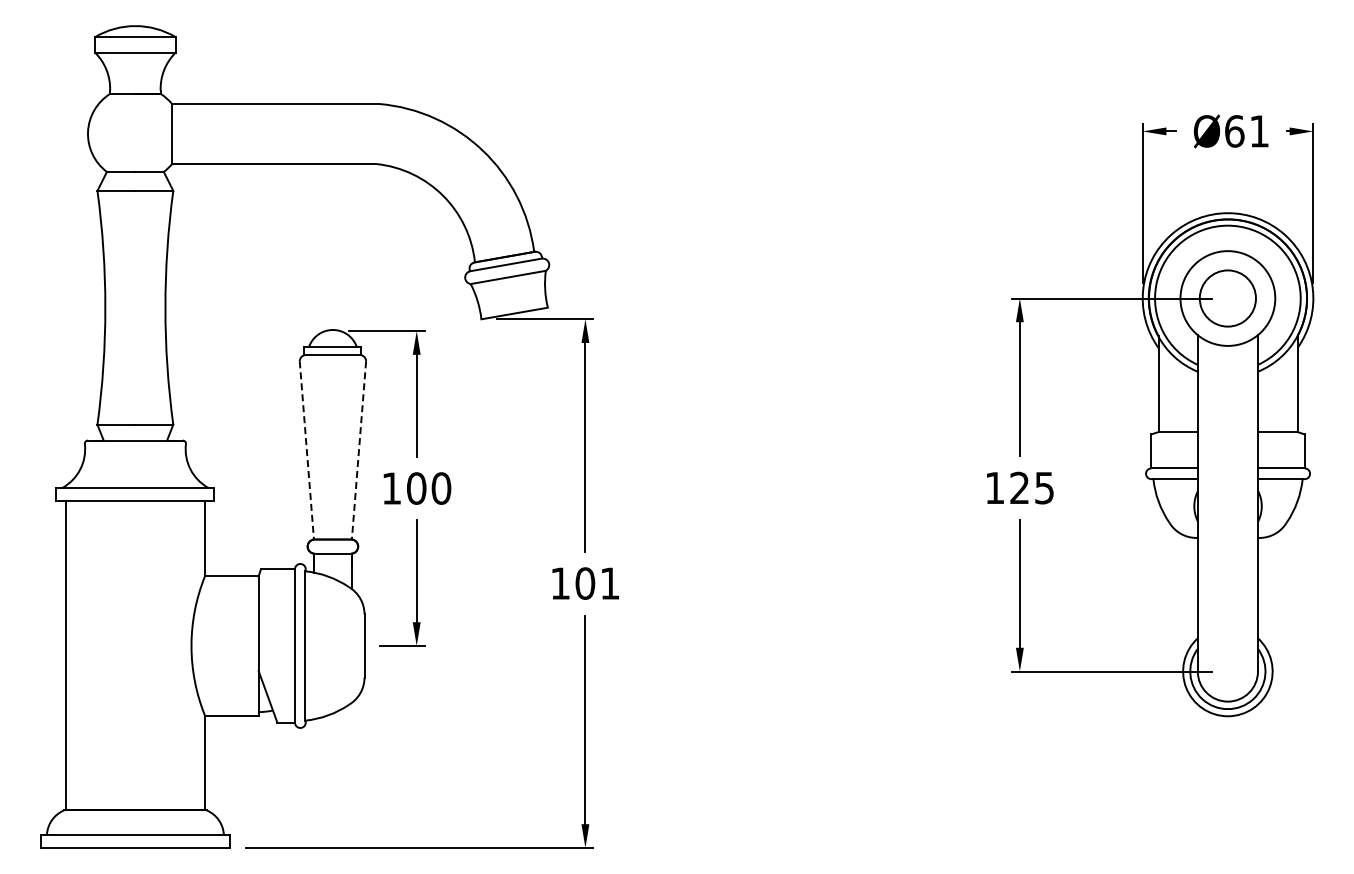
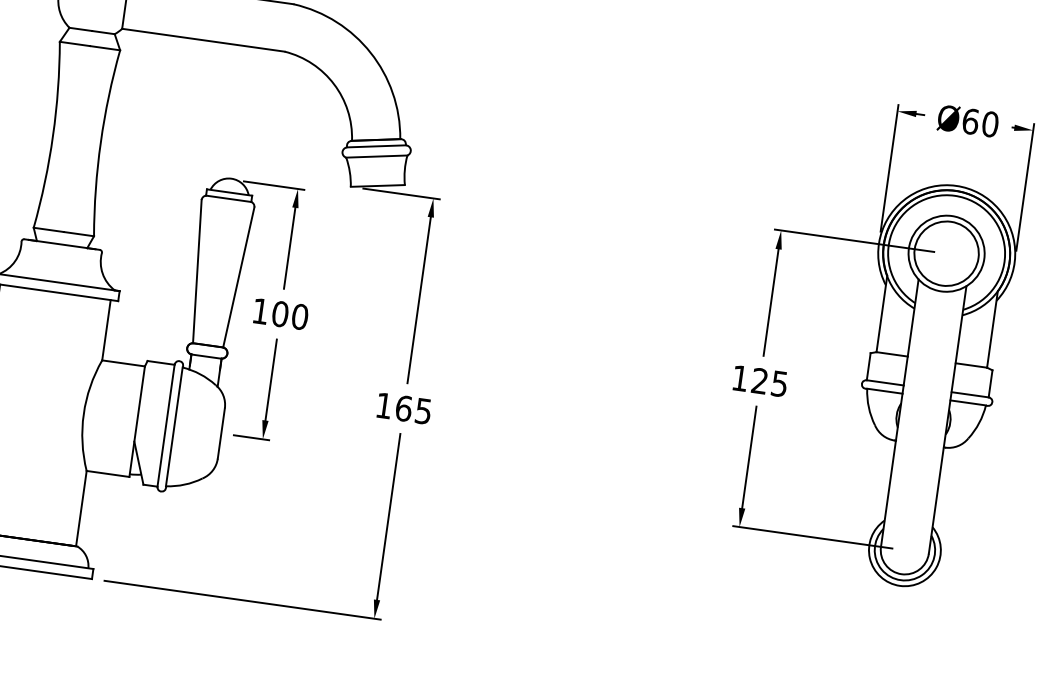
text: (1259, 131) -> (990, 124), Ø61 -> Ø60
circle: (1227, 298) -> (946, 253), size x1.43
line: (306, 450) -> (197, 271), dashed -> solid
line: (358, 450) -> (238, 277), dashed -> solid
text: (597, 583) -> (413, 409), 101 -> 165

